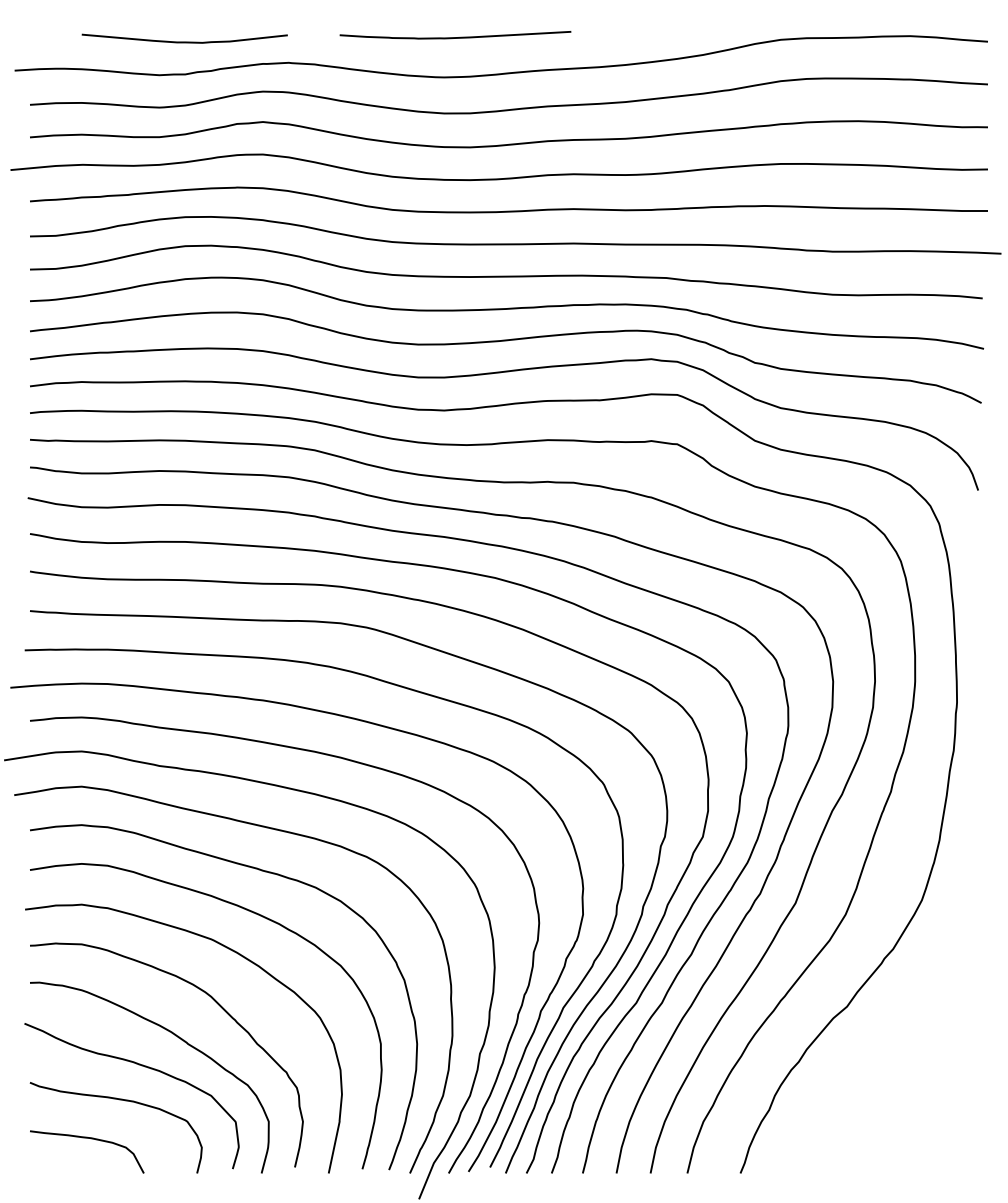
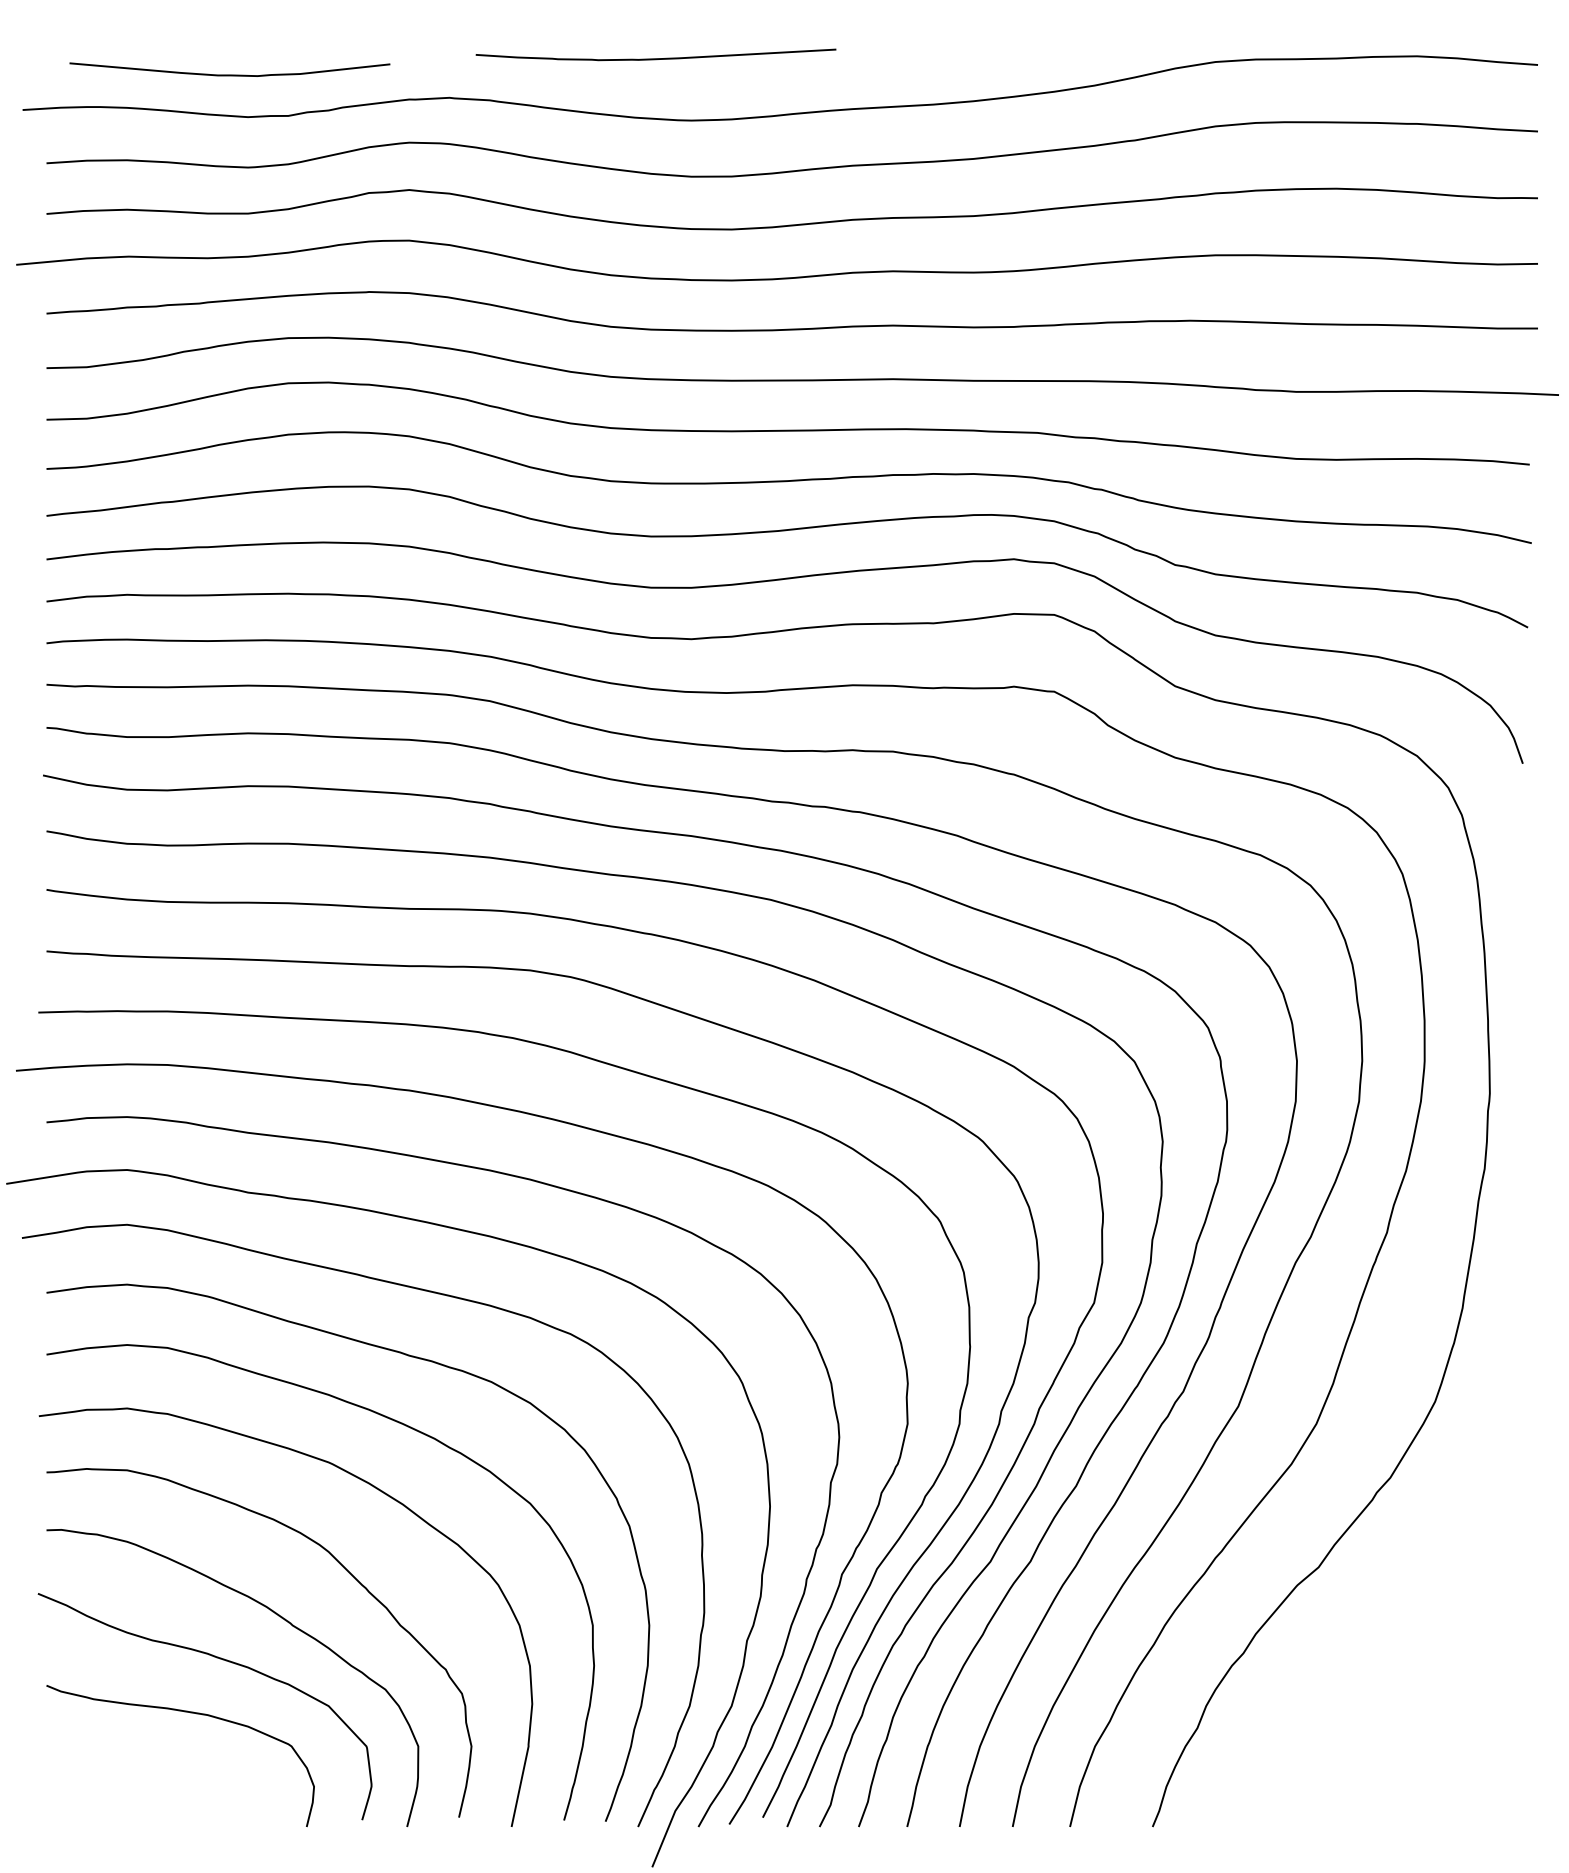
curve: (455, 37) -> (656, 58), moved
curve: (184, 41) -> (229, 73), moved
curve: (91, 1139) -> (142, 1774), removed

